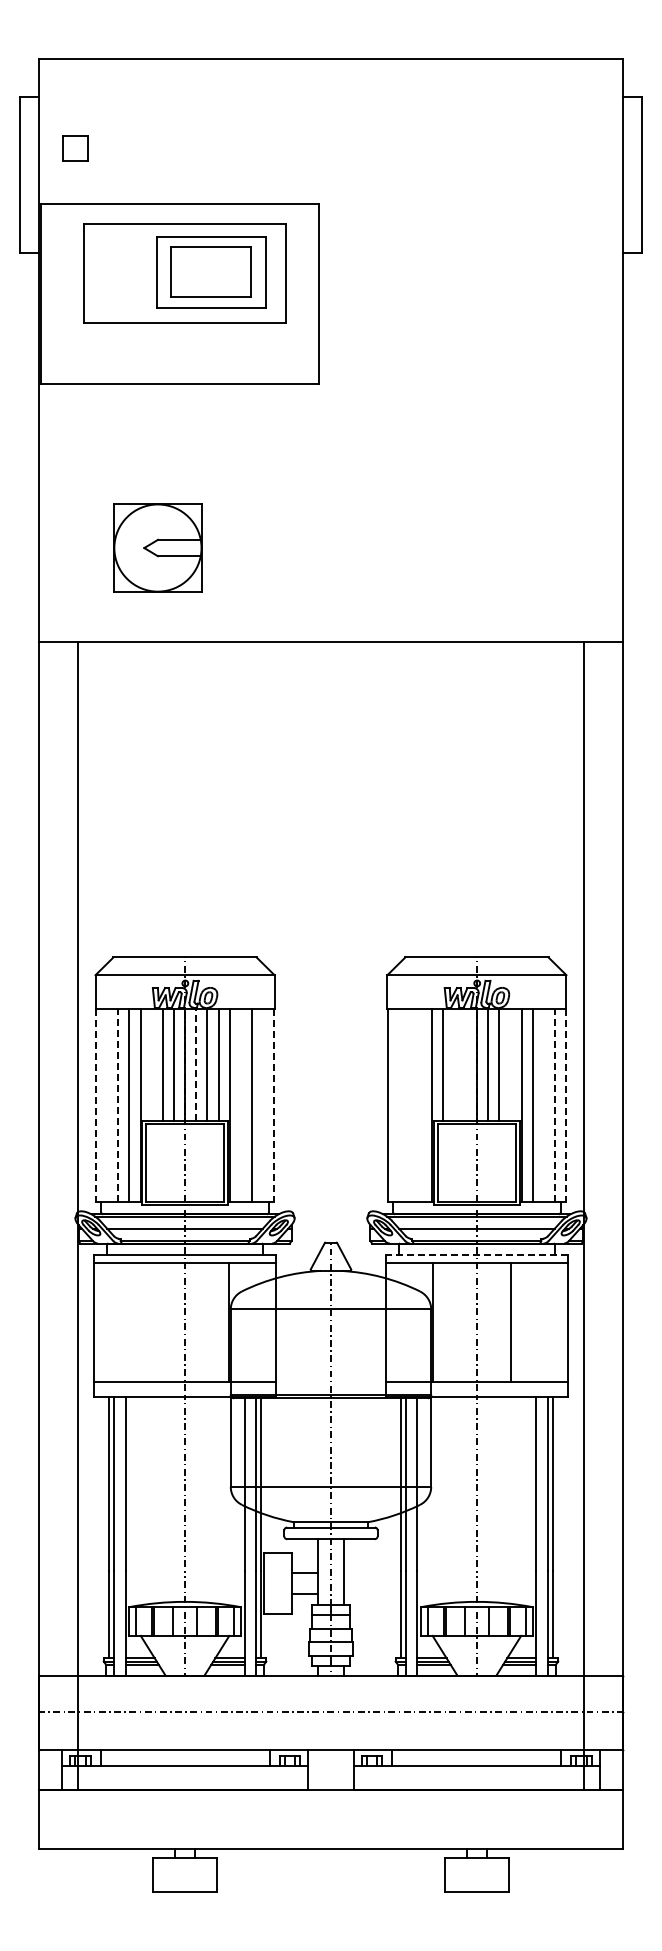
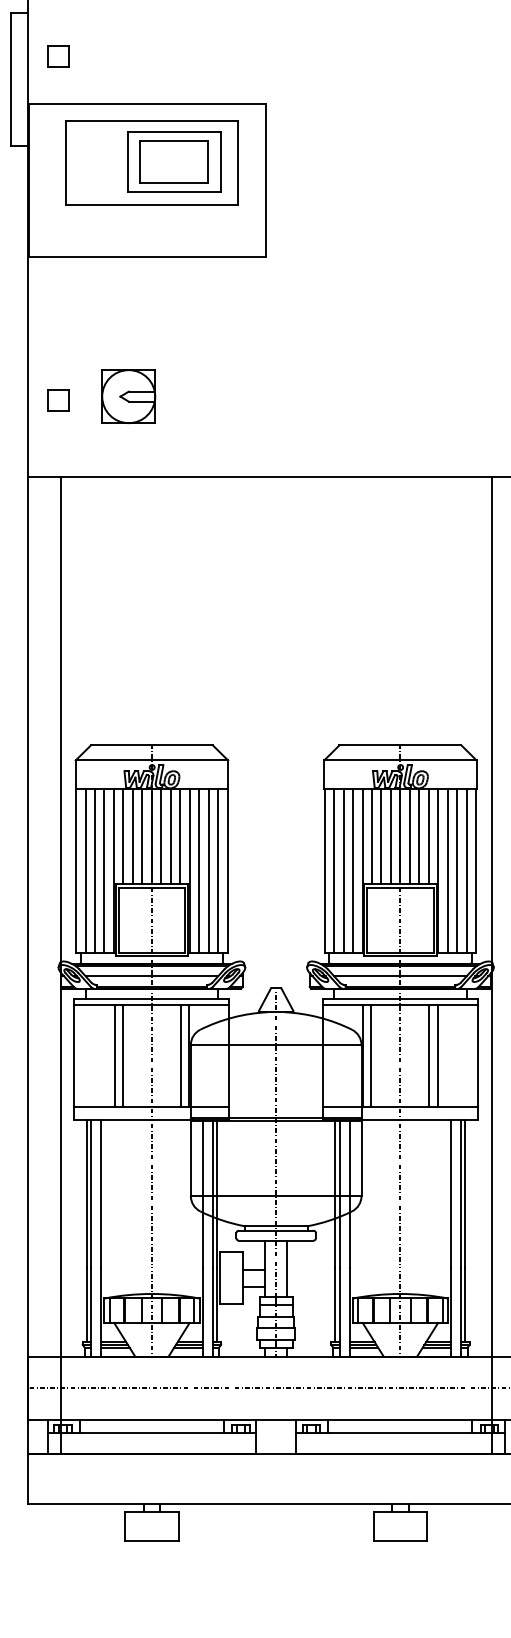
part: (157, 547) -> (128, 396), size x0.71
part: (75, 551) -> (58, 399), added
line: (151, 1064) -> (123, 836), added
line: (196, 1064) -> (161, 836), dashed -> solid
line: (454, 1064) -> (381, 836), added
line: (465, 1064) -> (390, 836), added
line: (510, 1064) -> (429, 836), added
line: (107, 1104) -> (85, 870), added
line: (118, 1104) -> (95, 870), dashed -> solid
line: (240, 1104) -> (199, 870), added
line: (263, 1104) -> (218, 870), added
line: (398, 1104) -> (333, 870), added
line: (410, 1104) -> (343, 870), added
line: (421, 1104) -> (353, 870), added
line: (543, 1104) -> (457, 870), added
line: (554, 1104) -> (466, 870), dashed -> solid
line: (95, 1105) -> (75, 871), dashed -> solid
line: (274, 1105) -> (228, 871), dashed -> solid
line: (566, 1105) -> (476, 871), dashed -> solid
line: (476, 1255) -> (400, 999), dashed -> solid
line: (141, 1321) -> (114, 1055), added
line: (151, 1321) -> (123, 1055), added
line: (219, 1321) -> (181, 1055), added
line: (442, 1321) -> (371, 1055), added
line: (520, 1321) -> (437, 1055), added

